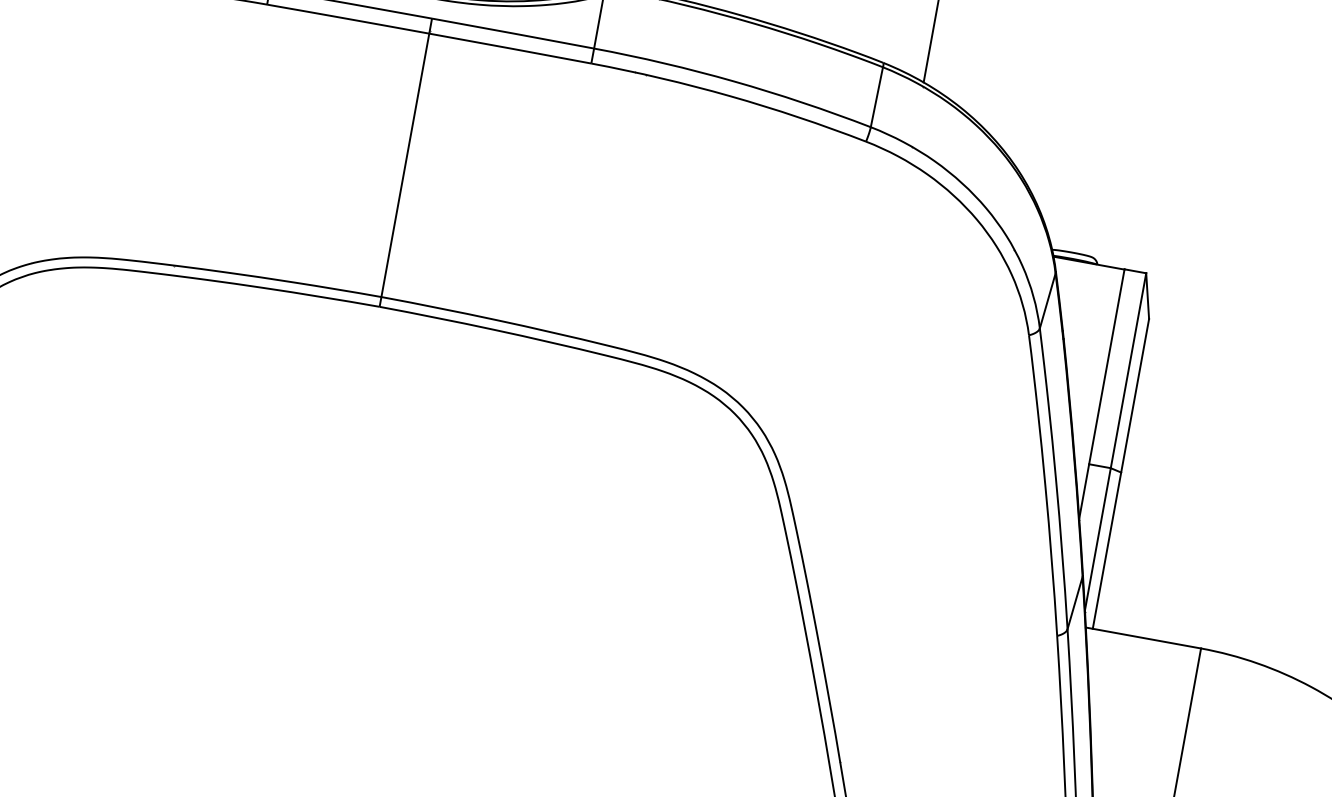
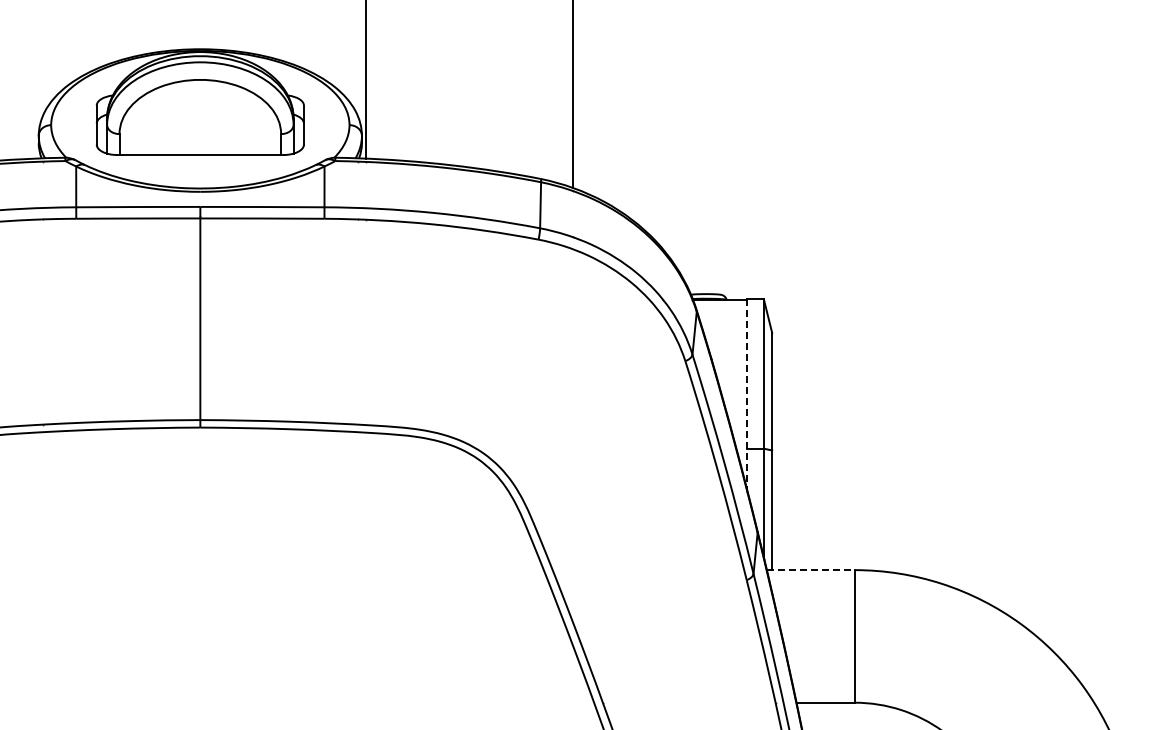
line: (1101, 394) -> (747, 395), solid -> dashed
line: (1144, 638) -> (811, 570), solid -> dashed

